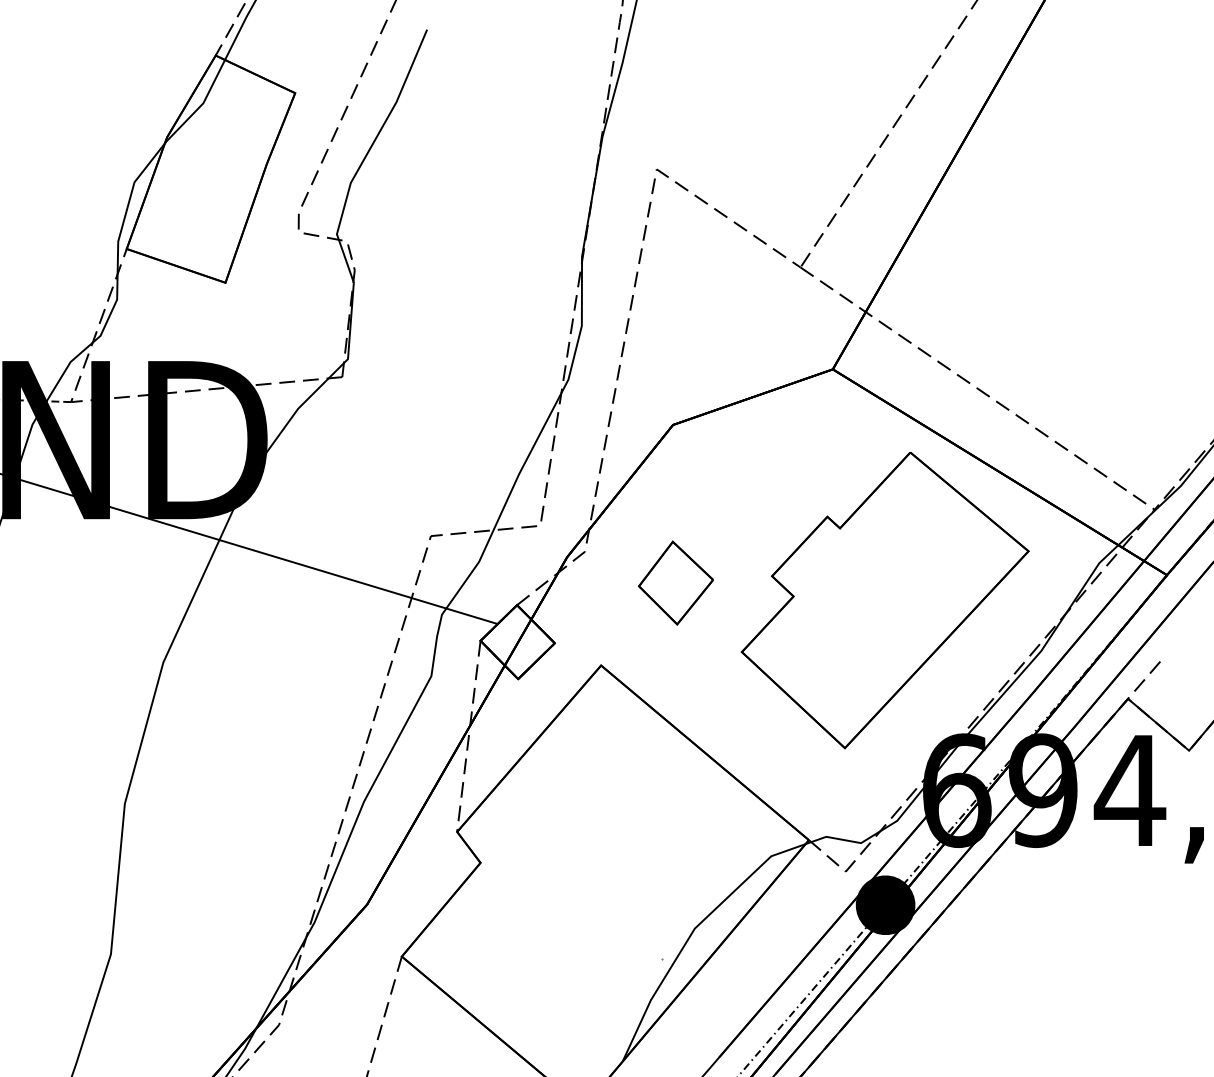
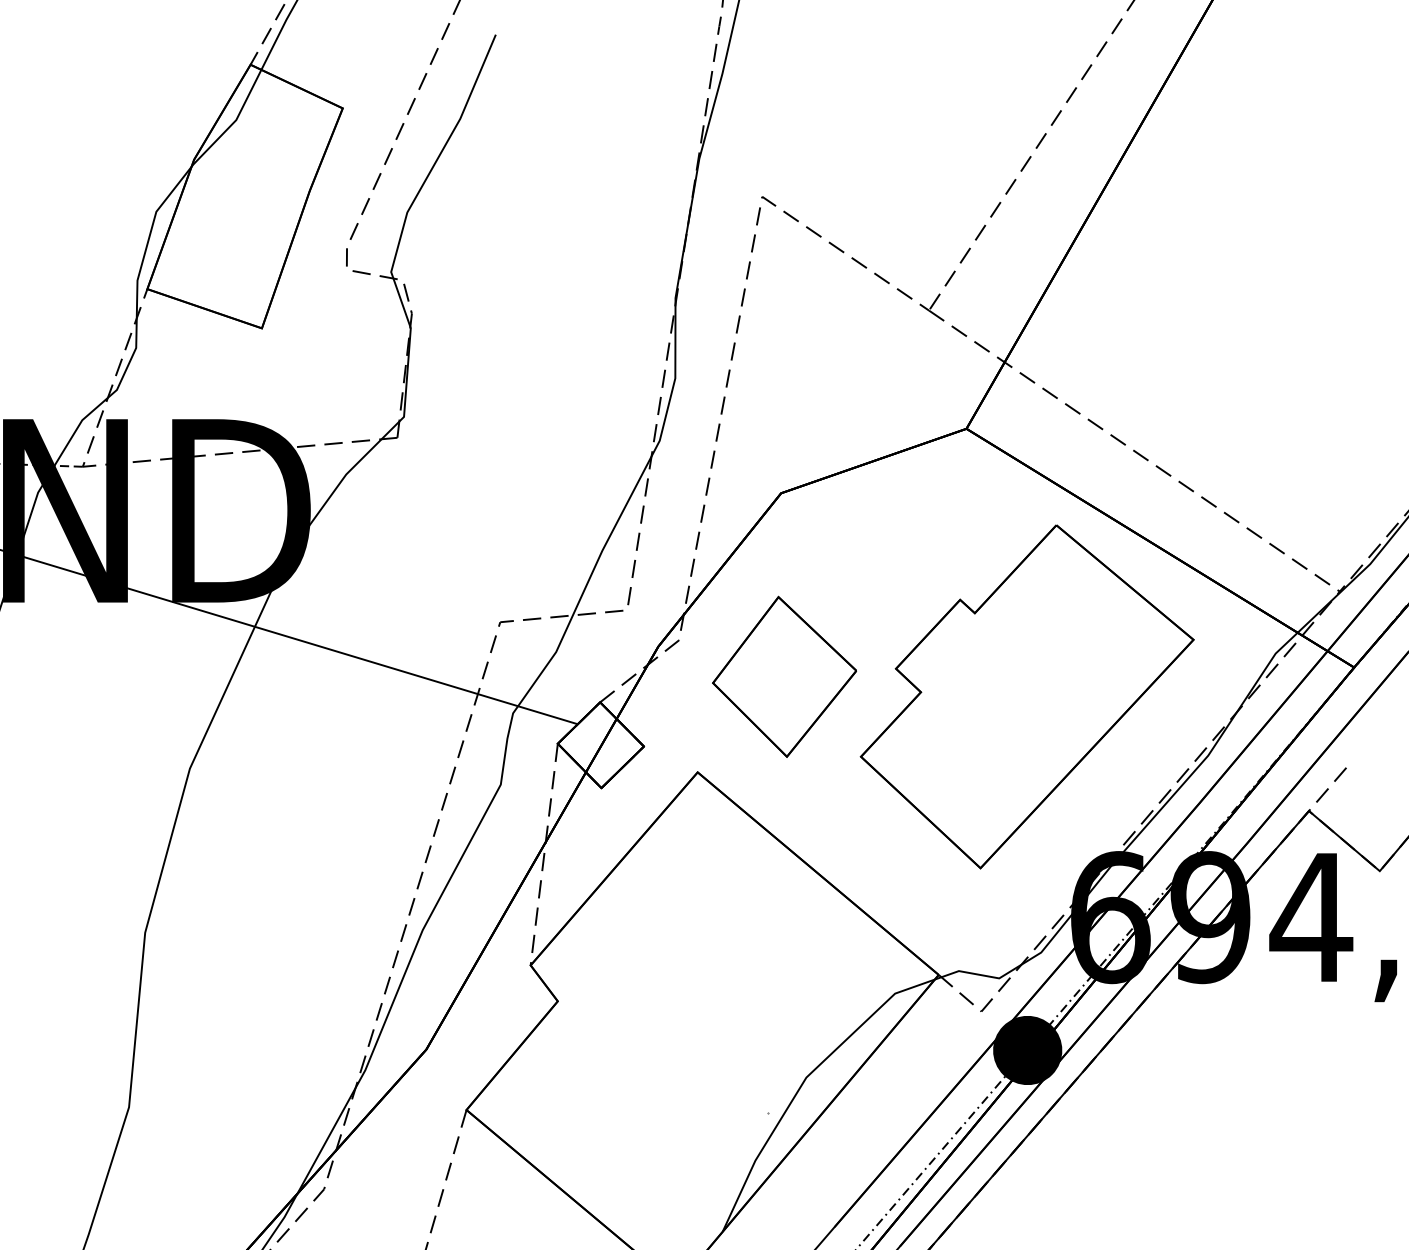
part: (675, 582) -> (784, 676), size x1.67

